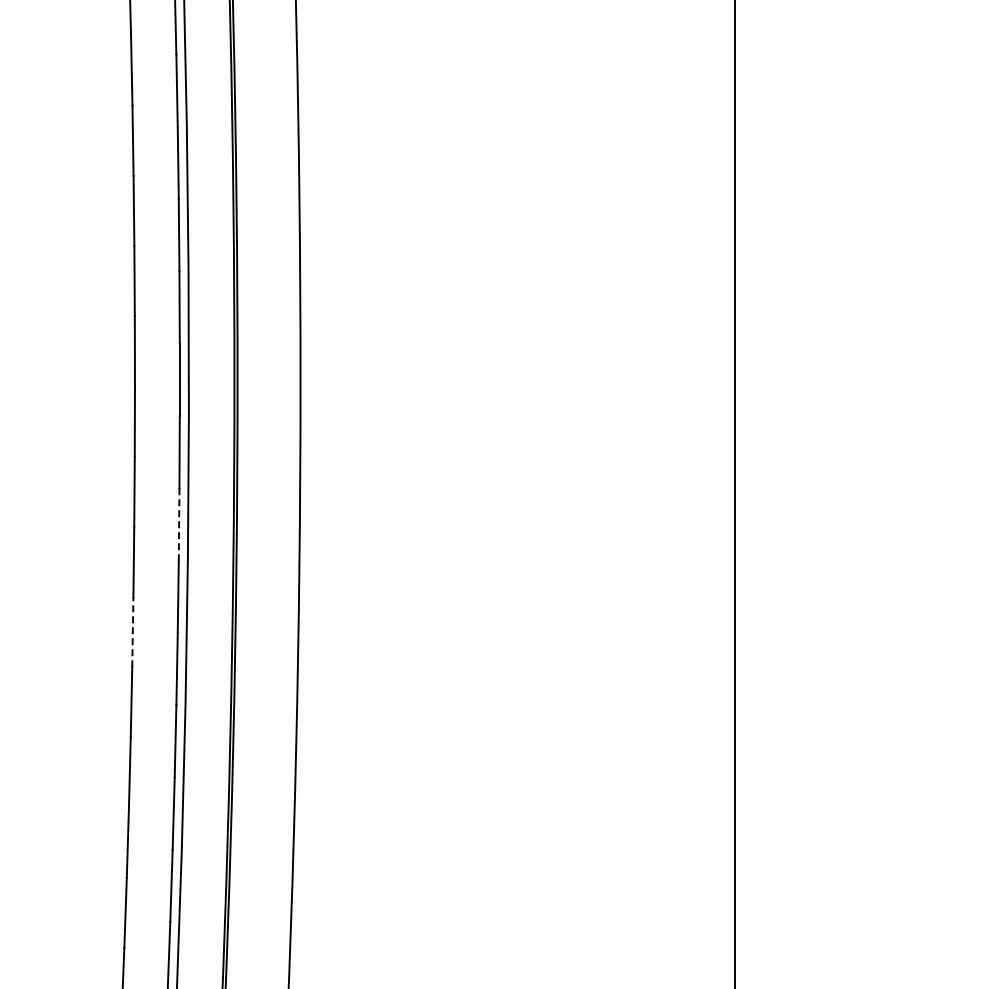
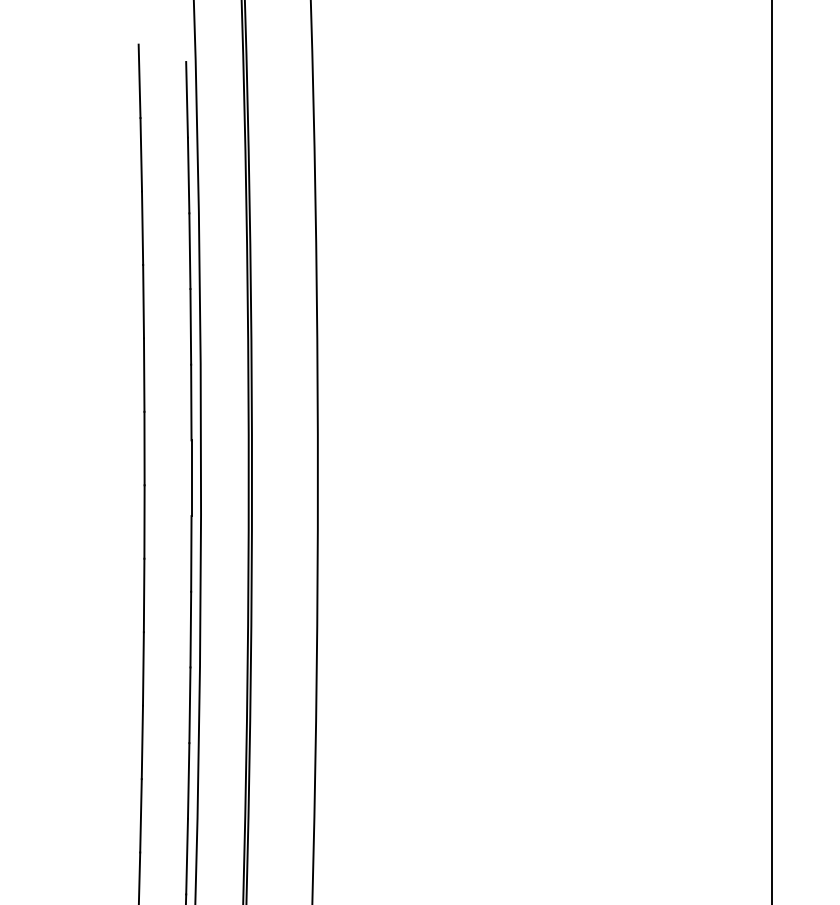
line: (179, 524) -> (191, 629), dashed -> solid
line: (132, 631) -> (142, 741), dashed -> solid

